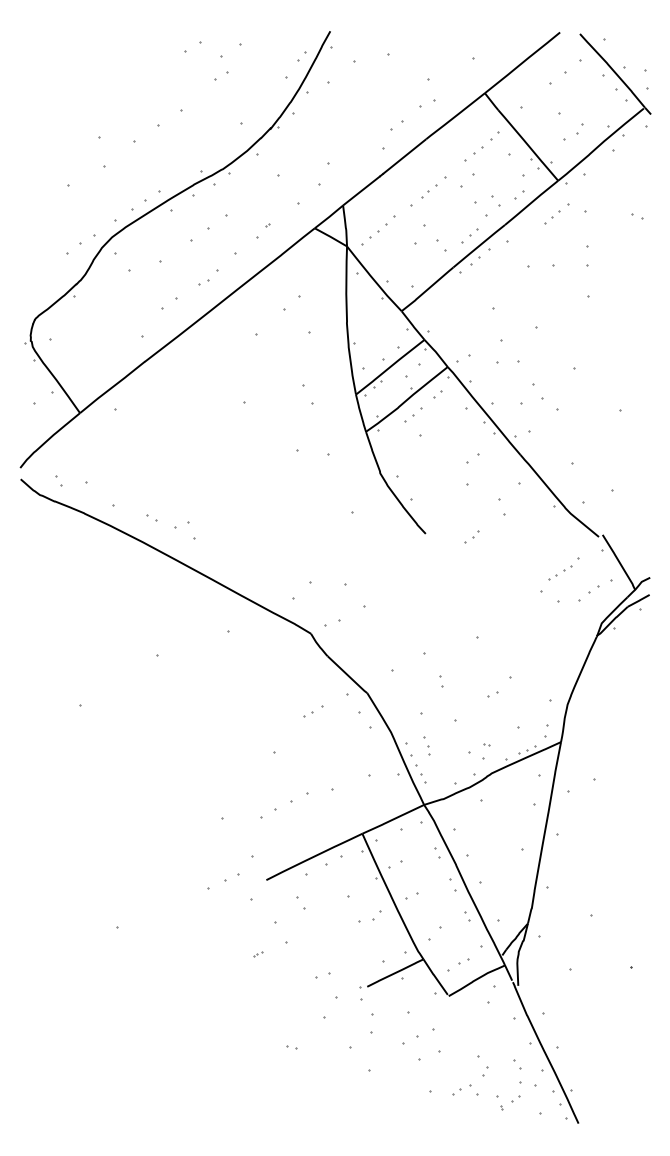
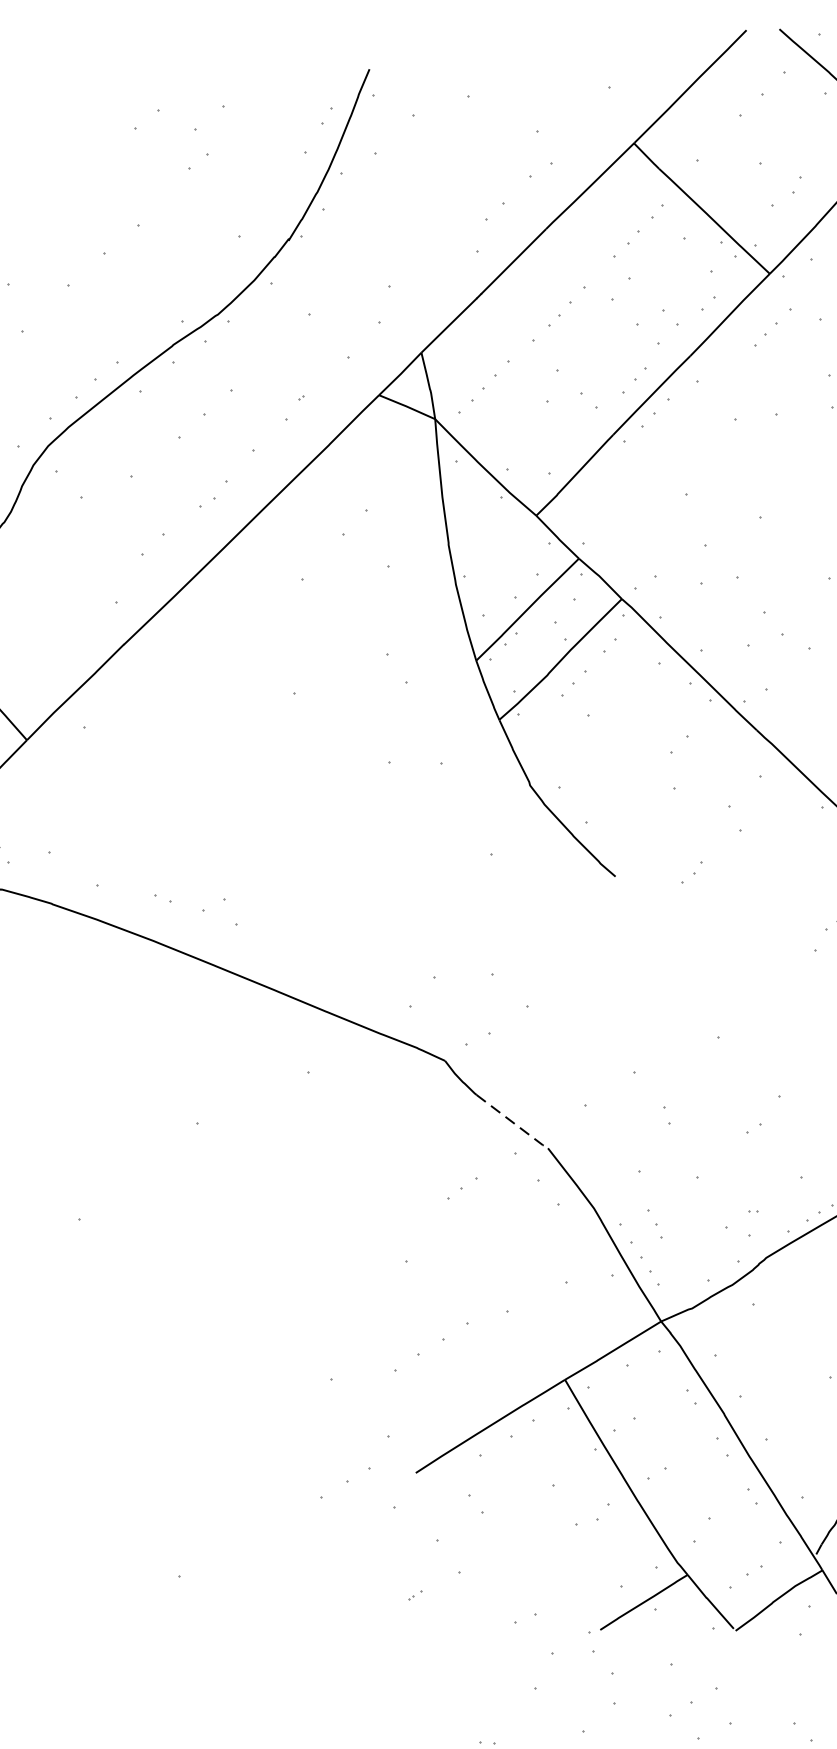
line: (347, 675) -> (512, 1122), solid -> dashed

